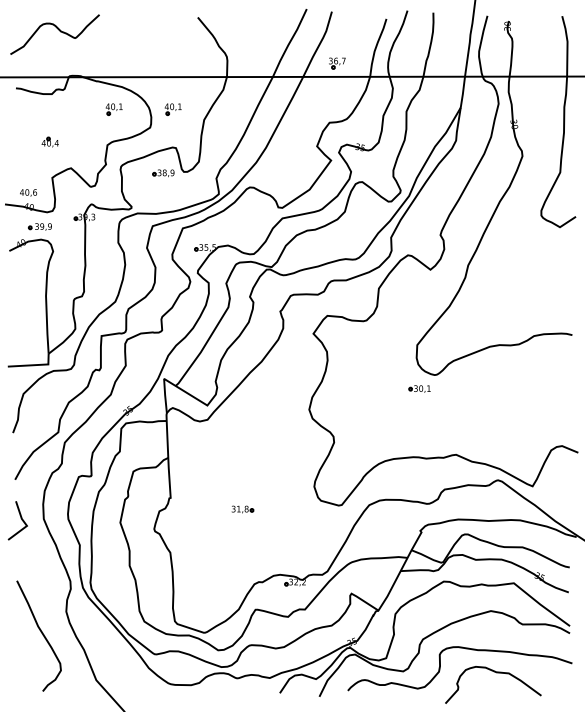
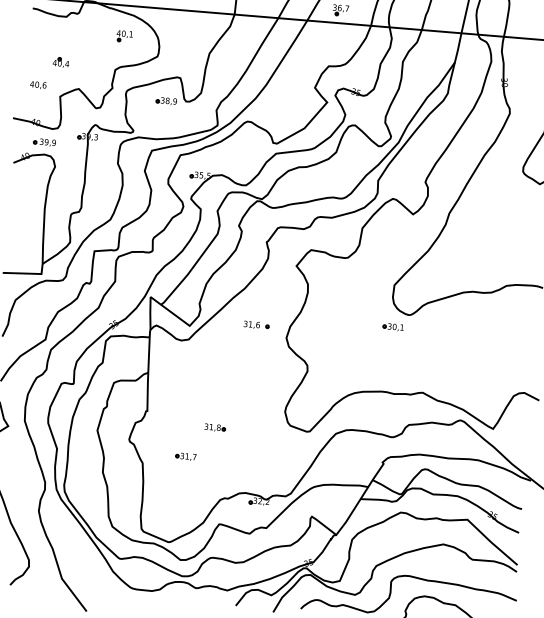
part: (172, 109) -> (180, 41), removed
text: (28, 192) -> (38, 84), moved
part: (276, 398) -> (256, 324), added
part: (214, 541) -> (185, 456), added

